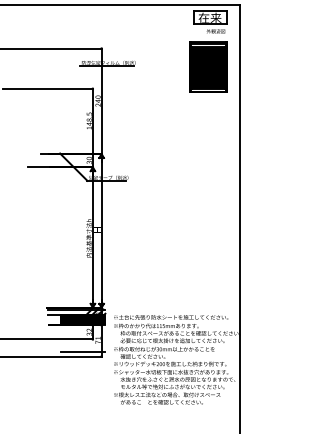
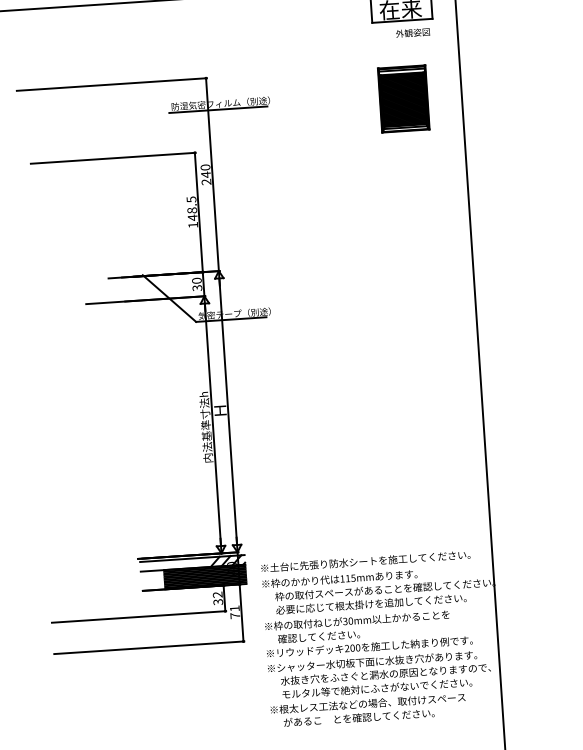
part: (208, 66) -> (403, 98), size x0.7
line: (83, 351) -> (209, 634), removed

